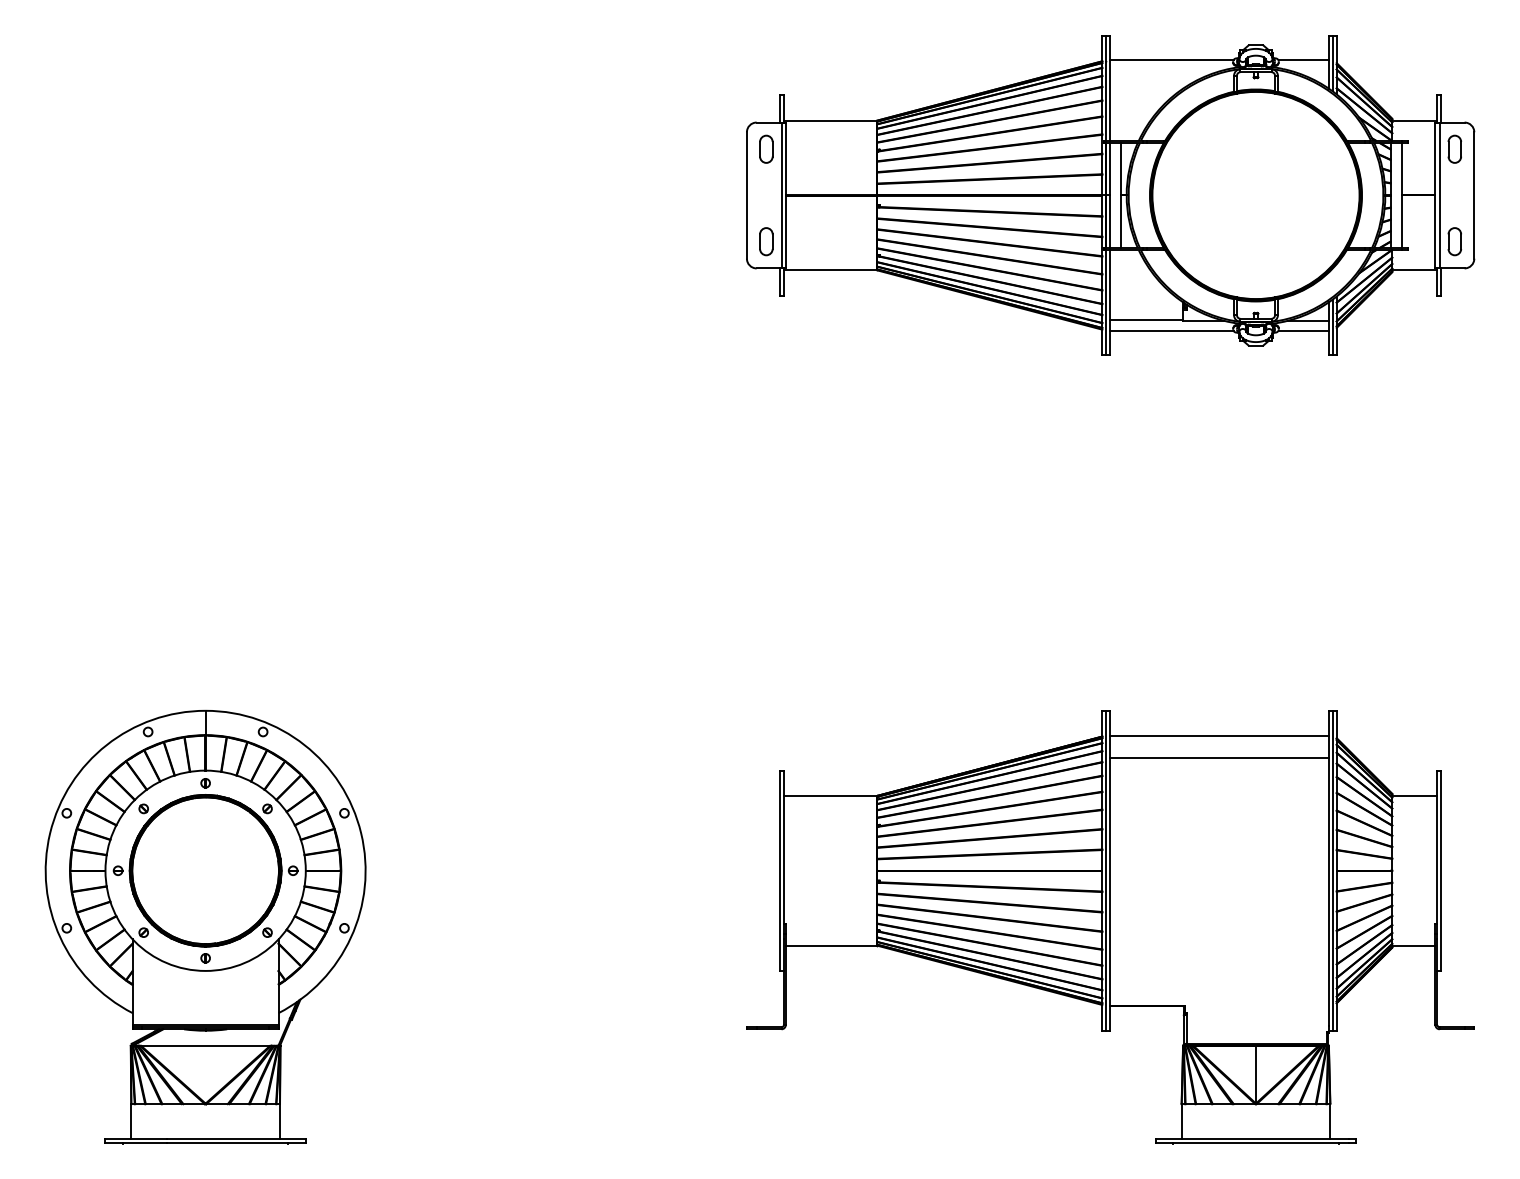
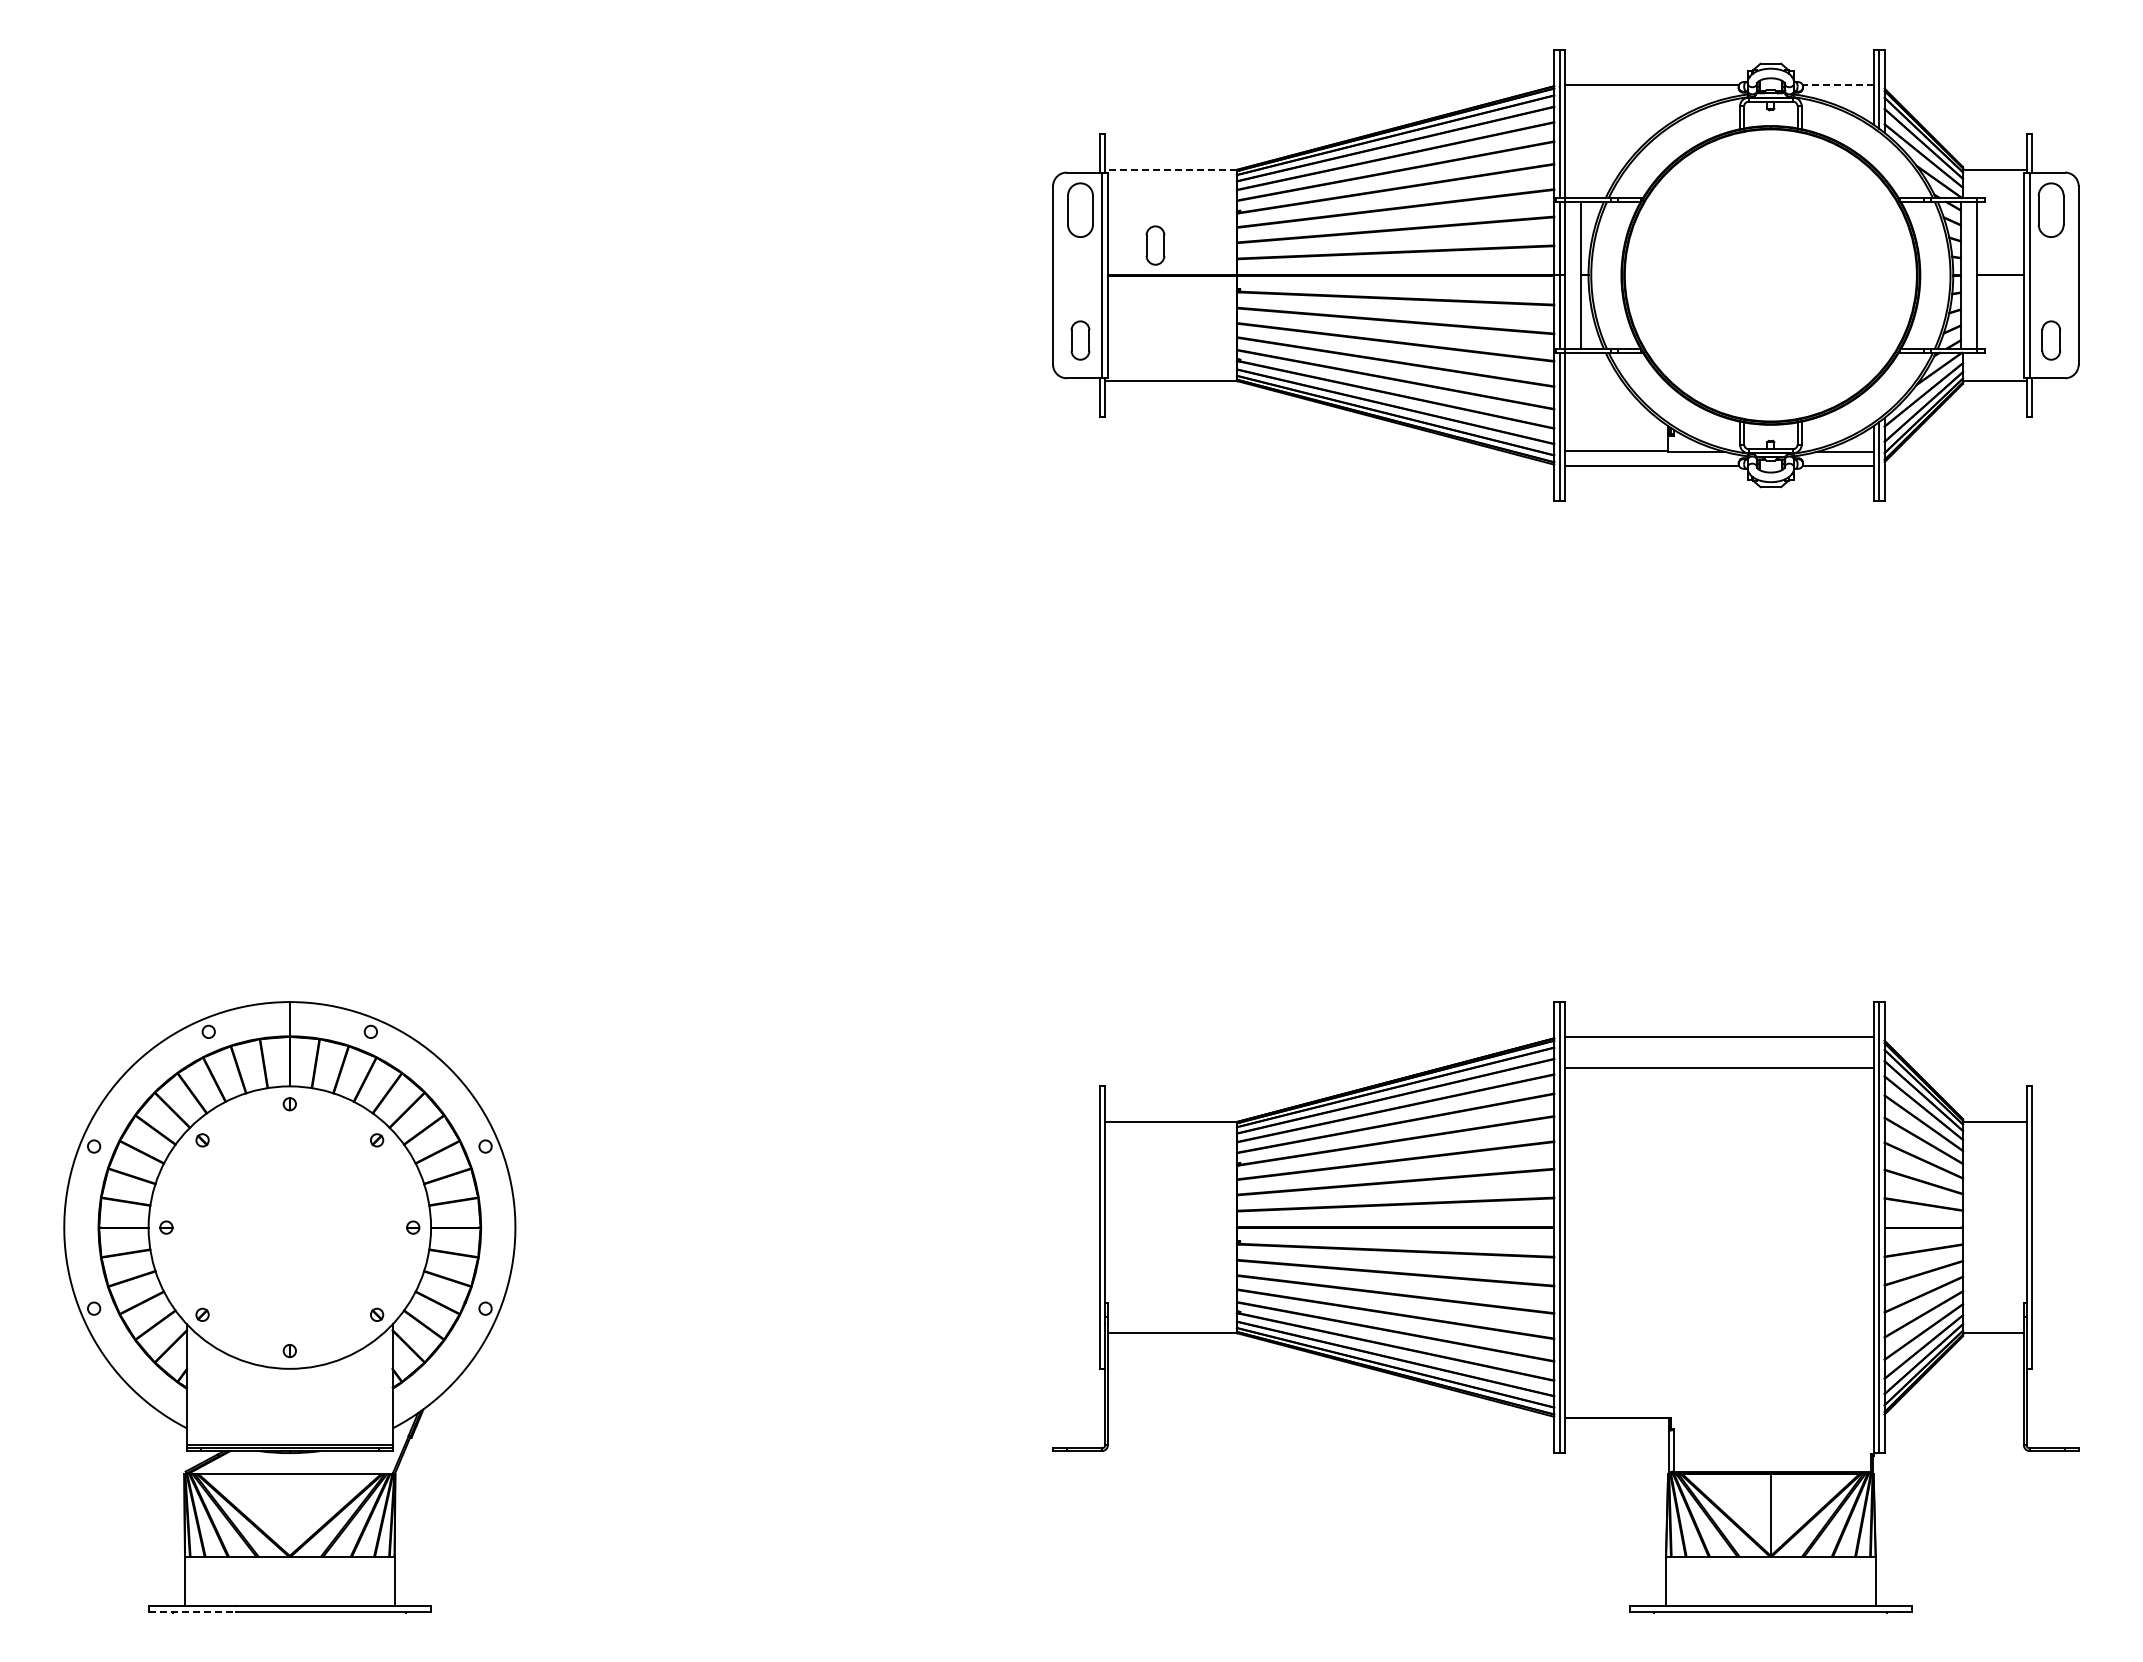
line: (1303, 60) -> (1838, 84), solid -> dashed
line: (830, 120) -> (1170, 169), solid -> dashed
part: (766, 149) -> (1080, 210), size x1.4
part: (1455, 149) -> (2051, 210), size x1.4
part: (819, 174) -> (1155, 245), added
part: (205, 870) -> (289, 1227), removed
line: (136, 1143) -> (192, 1611), solid -> dashed

